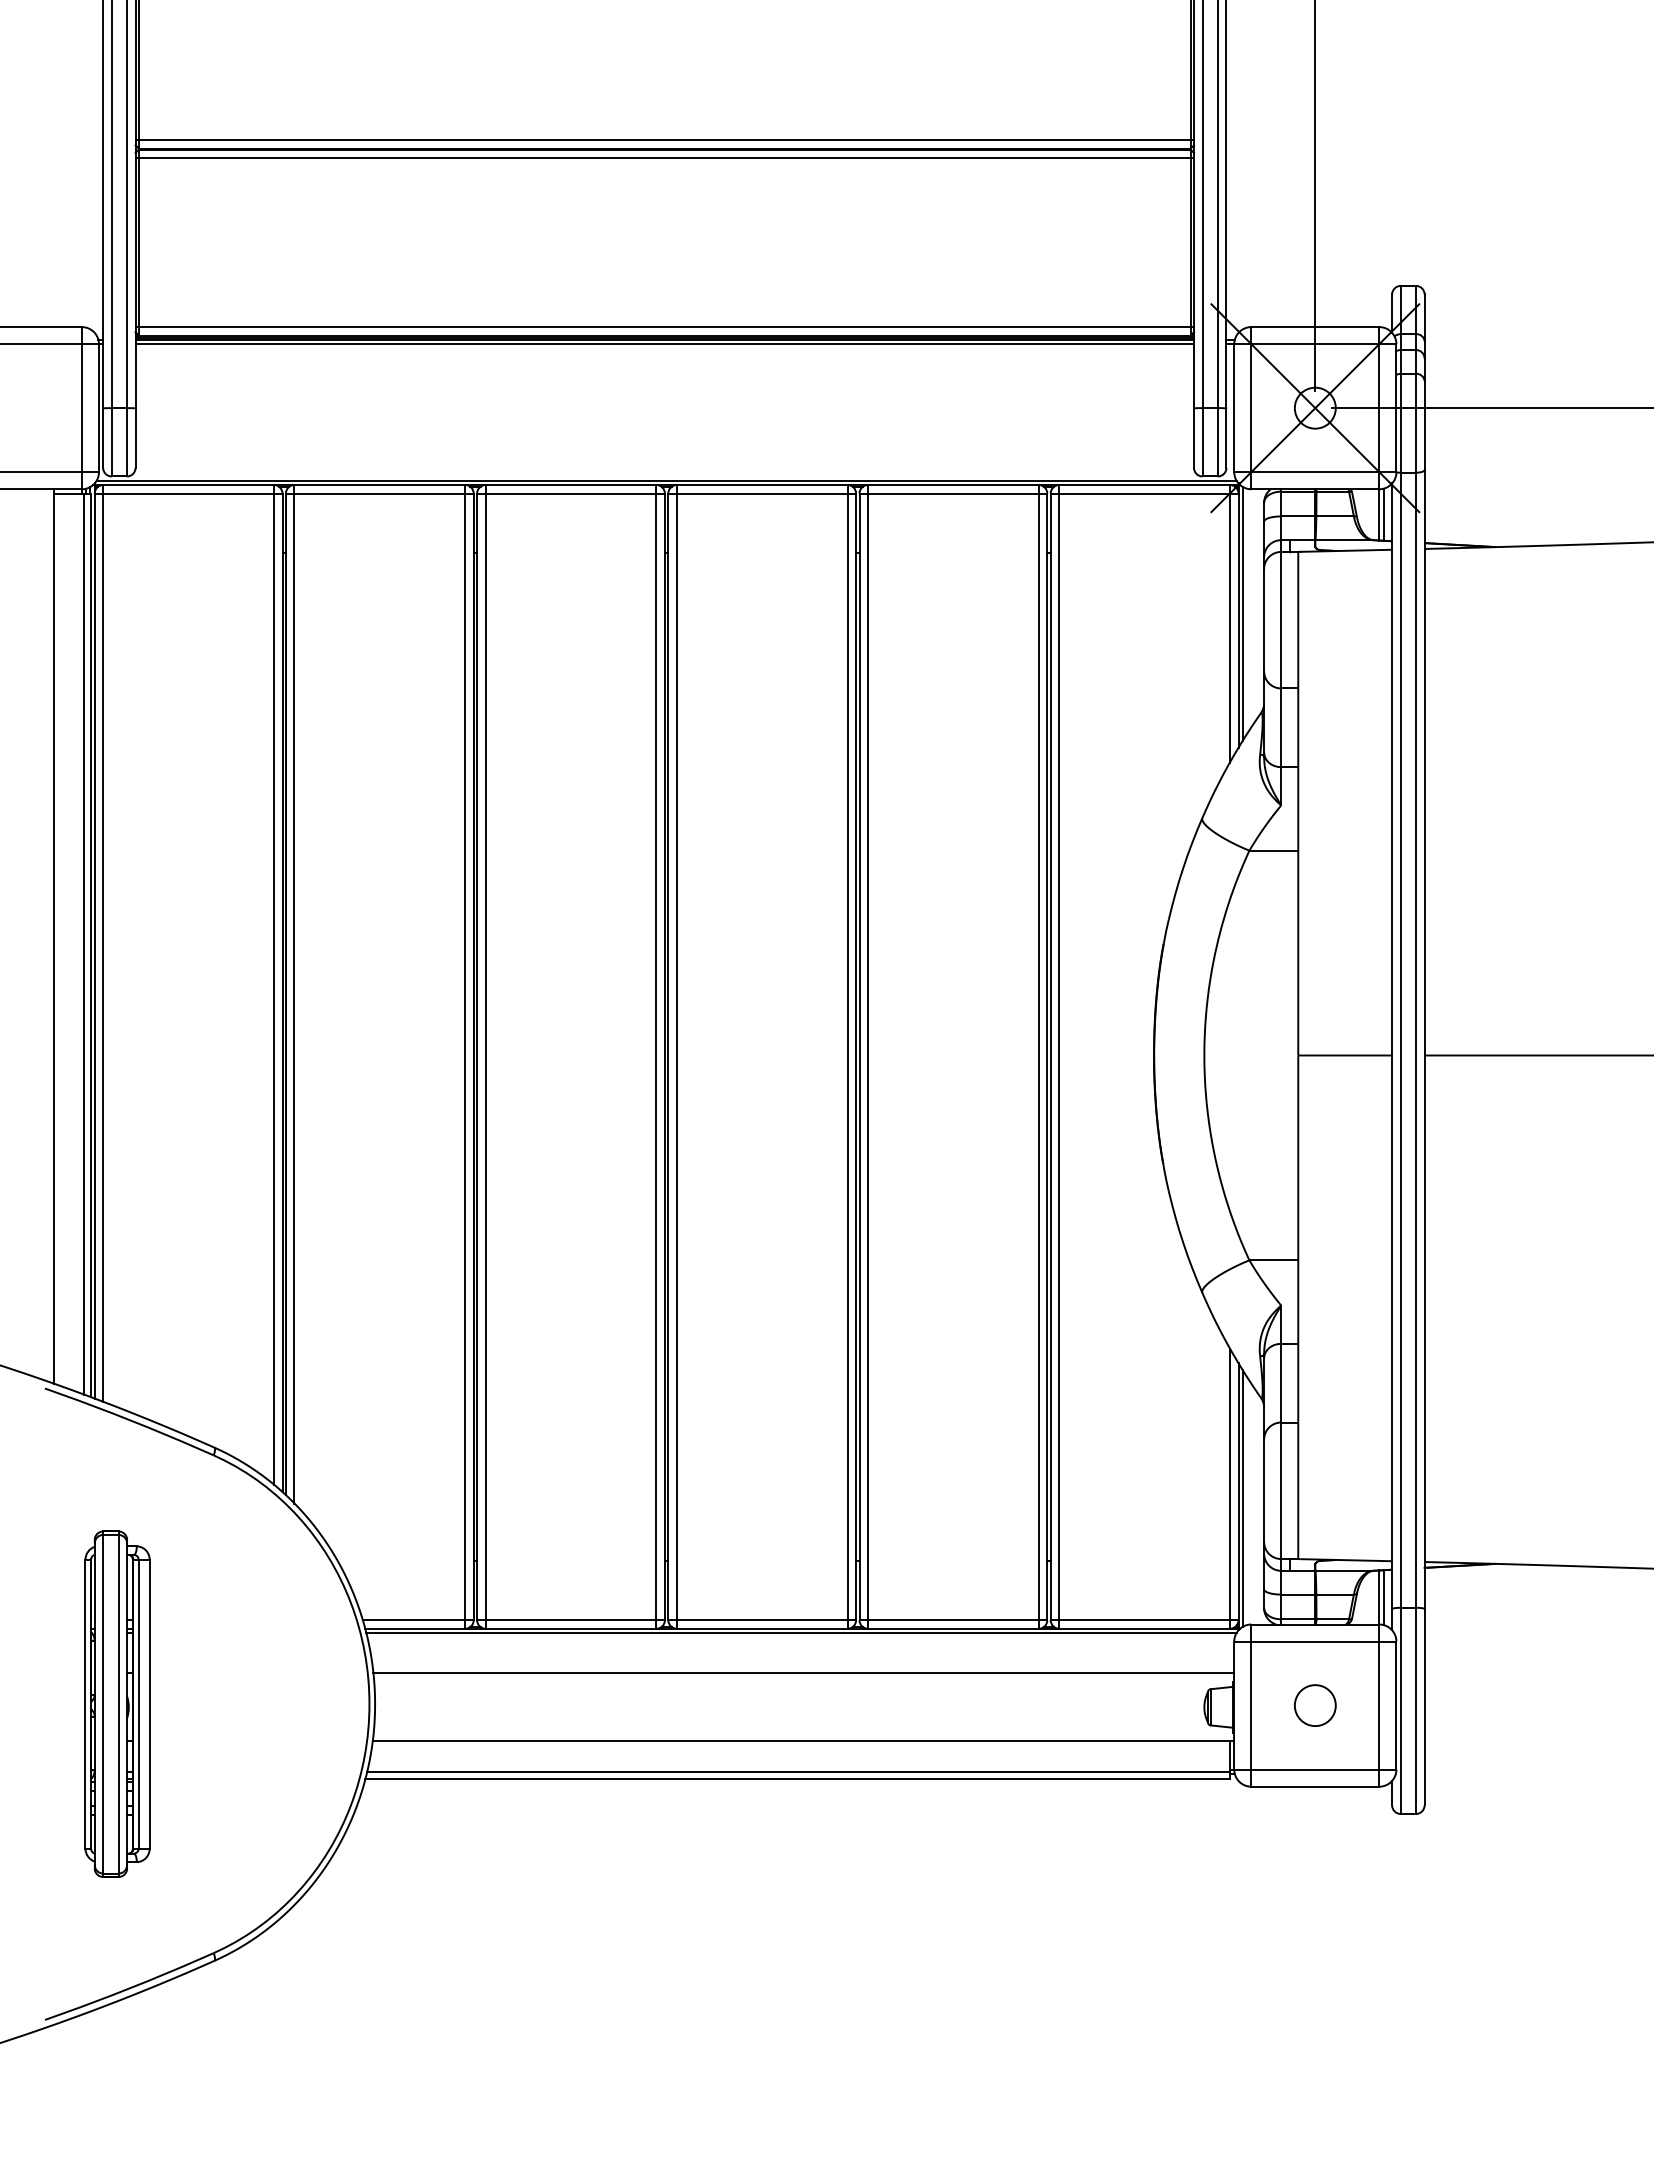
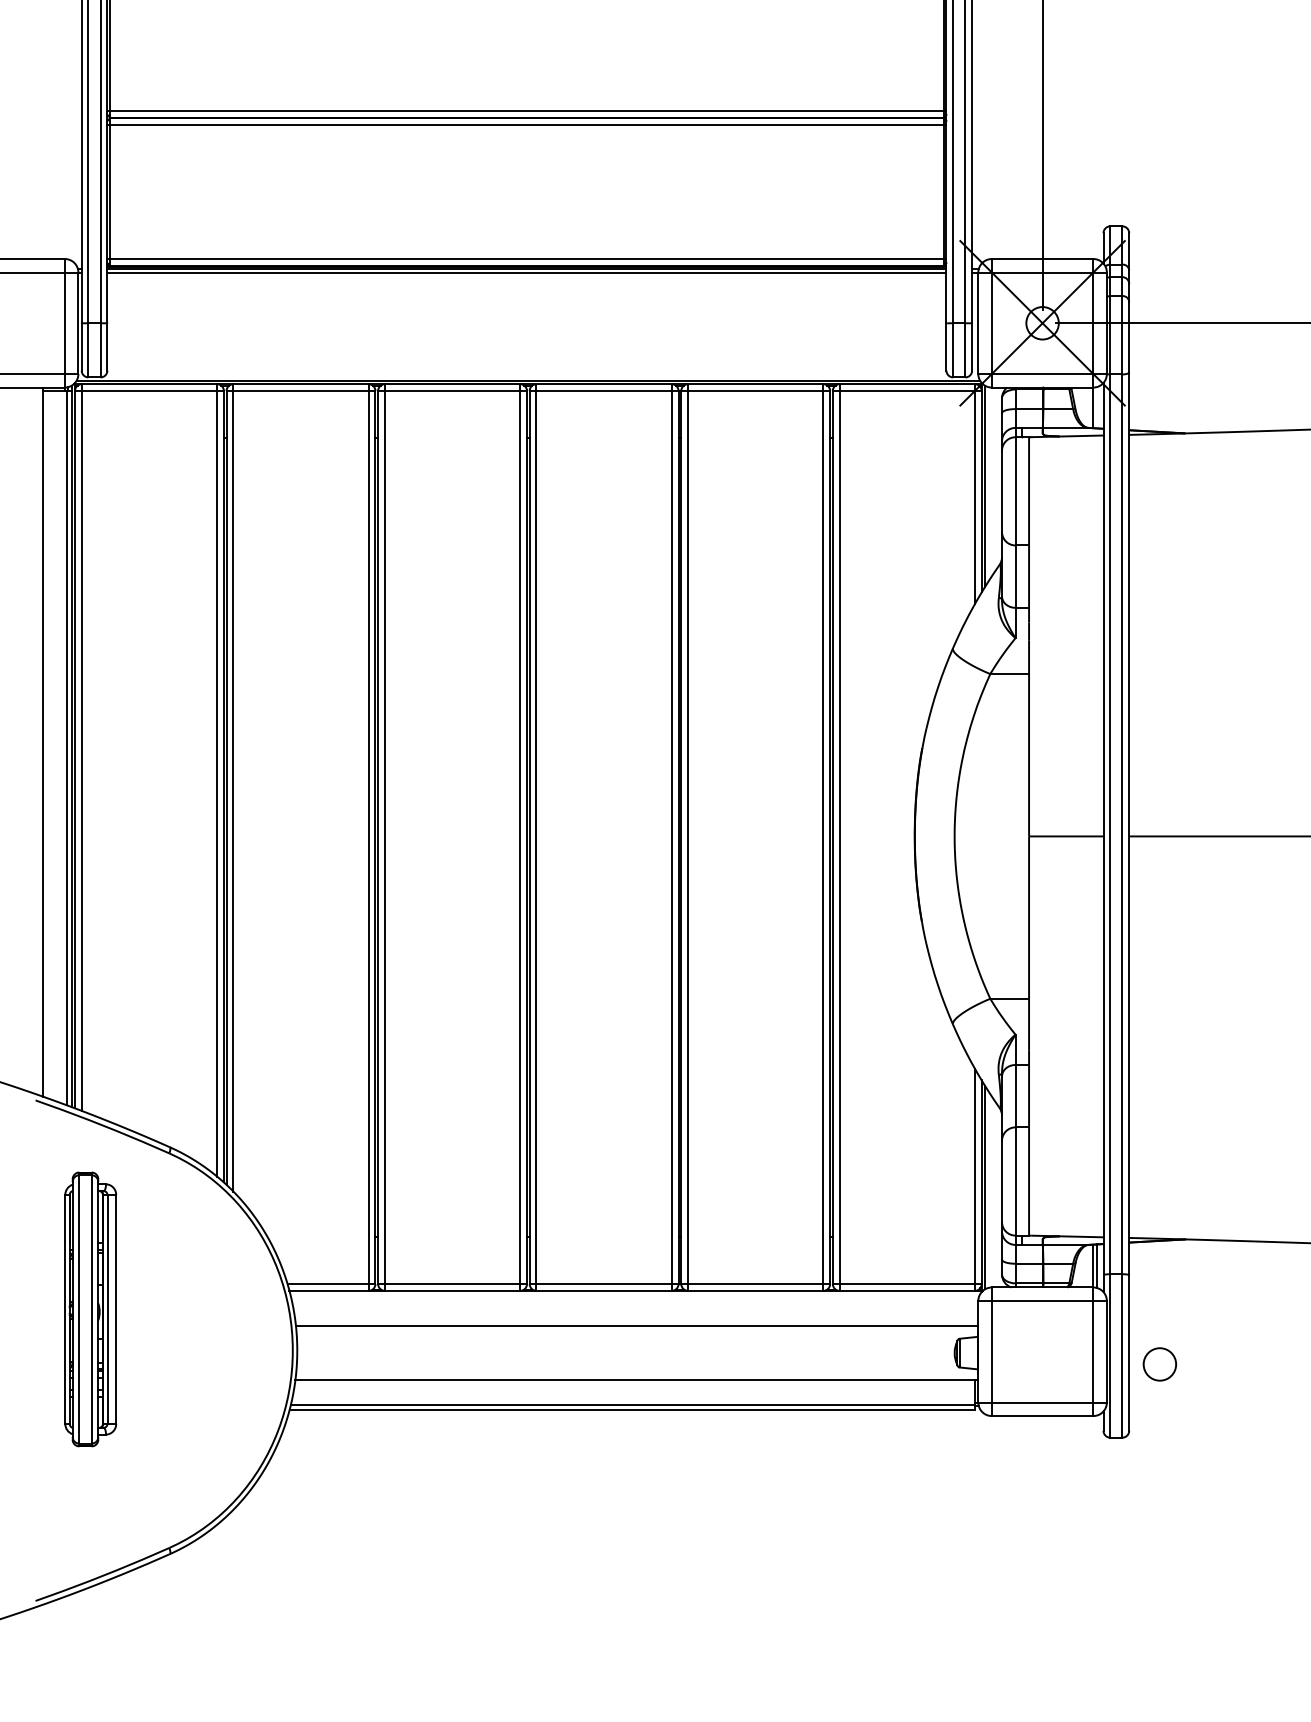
line: (1383, 514) -> (1096, 407), removed
line: (801, 1633) -> (635, 1294), removed
part: (117, 1703) -> (90, 1308), moved
circle: (1315, 1705) -> (1160, 1364), moved

